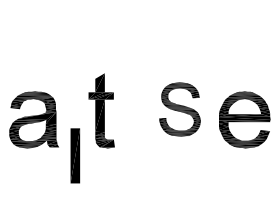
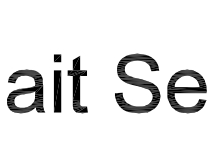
part: (75, 76) -> (57, 58), added
part: (179, 109) -> (137, 83), size x1.43
part: (75, 155) -> (57, 91), moved

